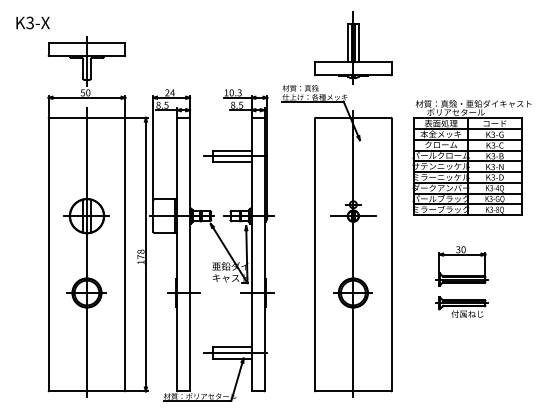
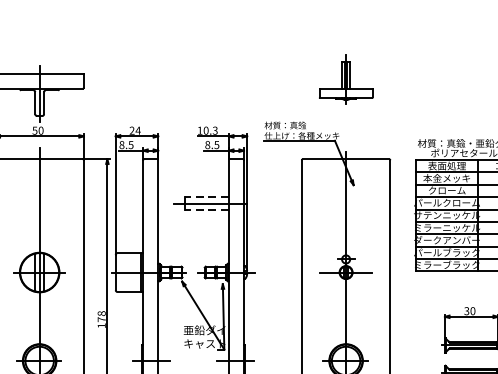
part: (353, 47) -> (346, 78), size x0.6
line: (231, 150) -> (205, 197), solid -> dashed
line: (231, 161) -> (205, 209), solid -> dashed

